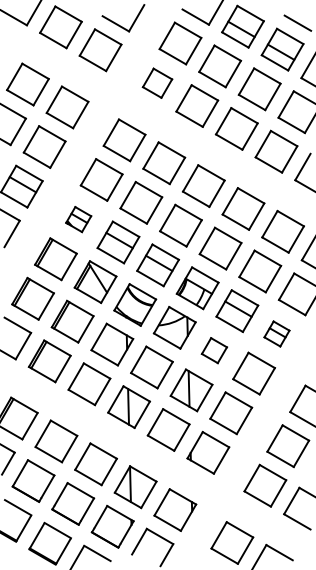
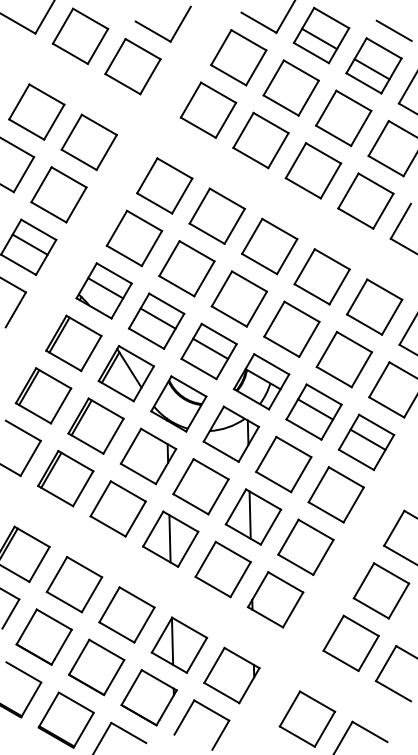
part: (157, 83) -> (208, 110), size x1.43
part: (78, 219) -> (103, 290), size x1.67
part: (276, 333) -> (365, 441), size x1.67
part: (214, 350) -> (283, 464), size x1.67

